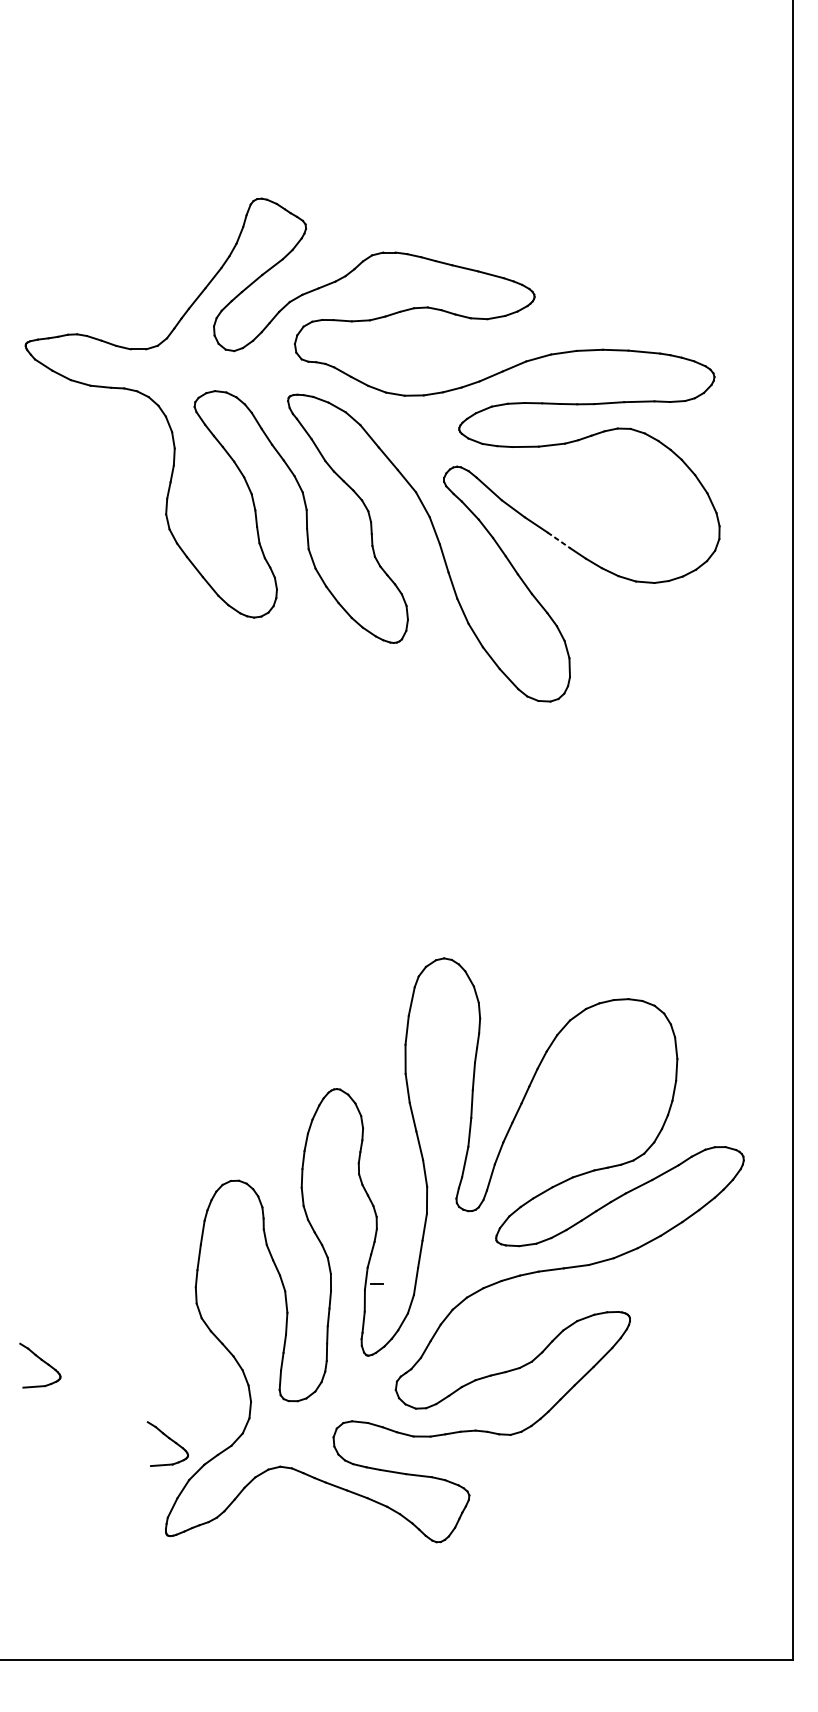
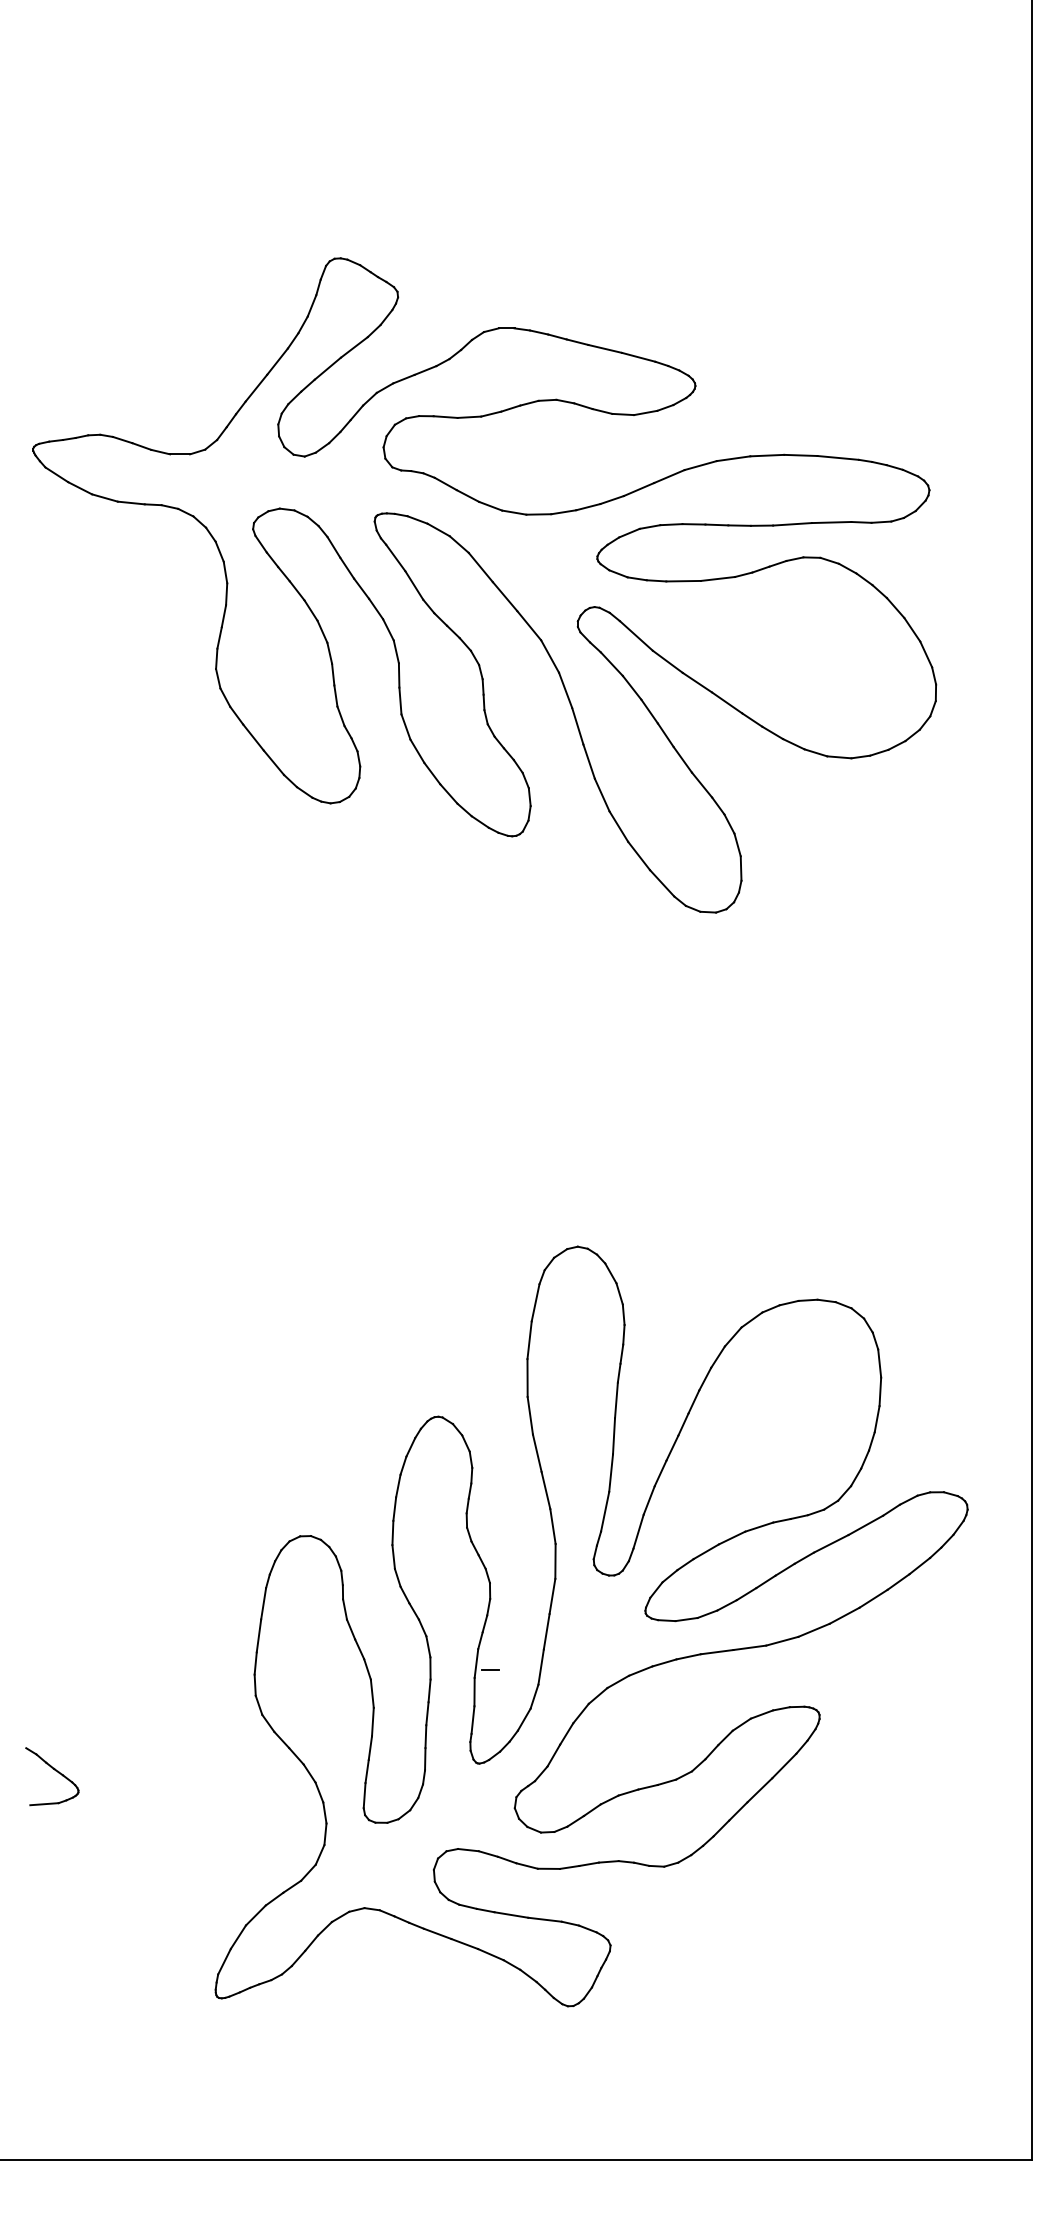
line: (559, 540) -> (727, 703), dashed -> solid
part: (168, 1443) -> (218, 1878), removed

